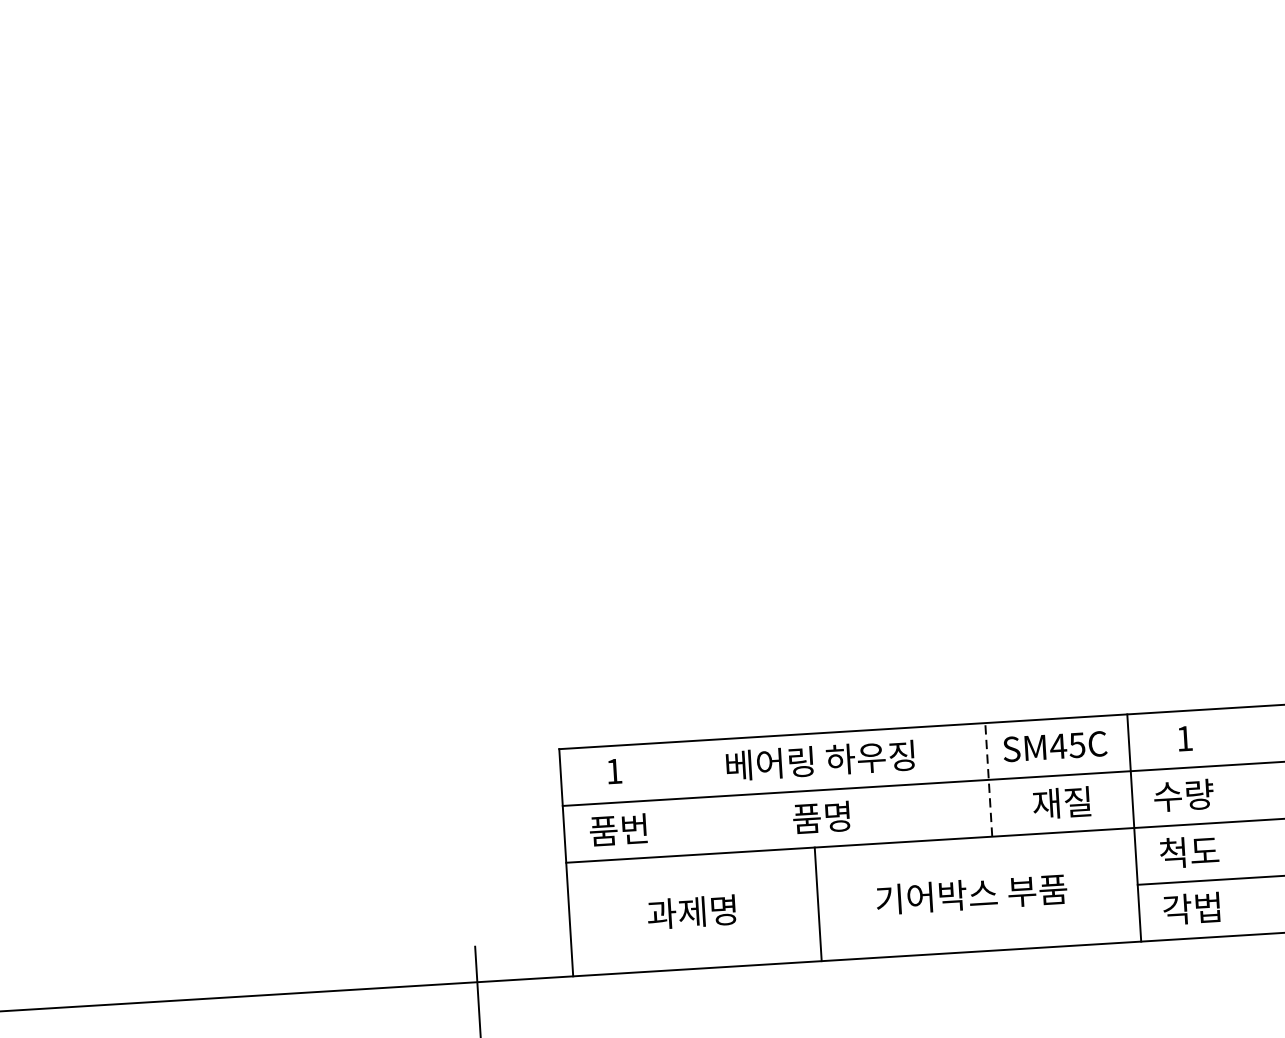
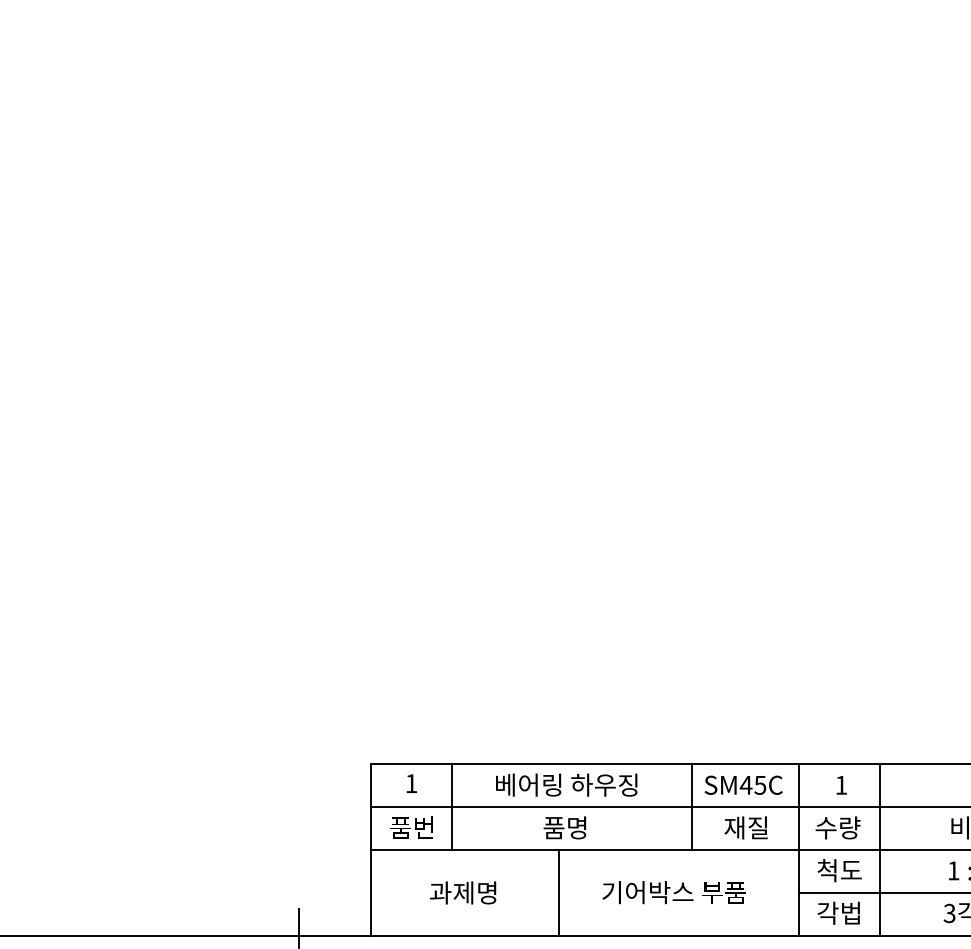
line: (989, 780) -> (692, 807), dashed -> solid
line: (669, 799) -> (451, 807), added
line: (1240, 820) -> (879, 849), added

